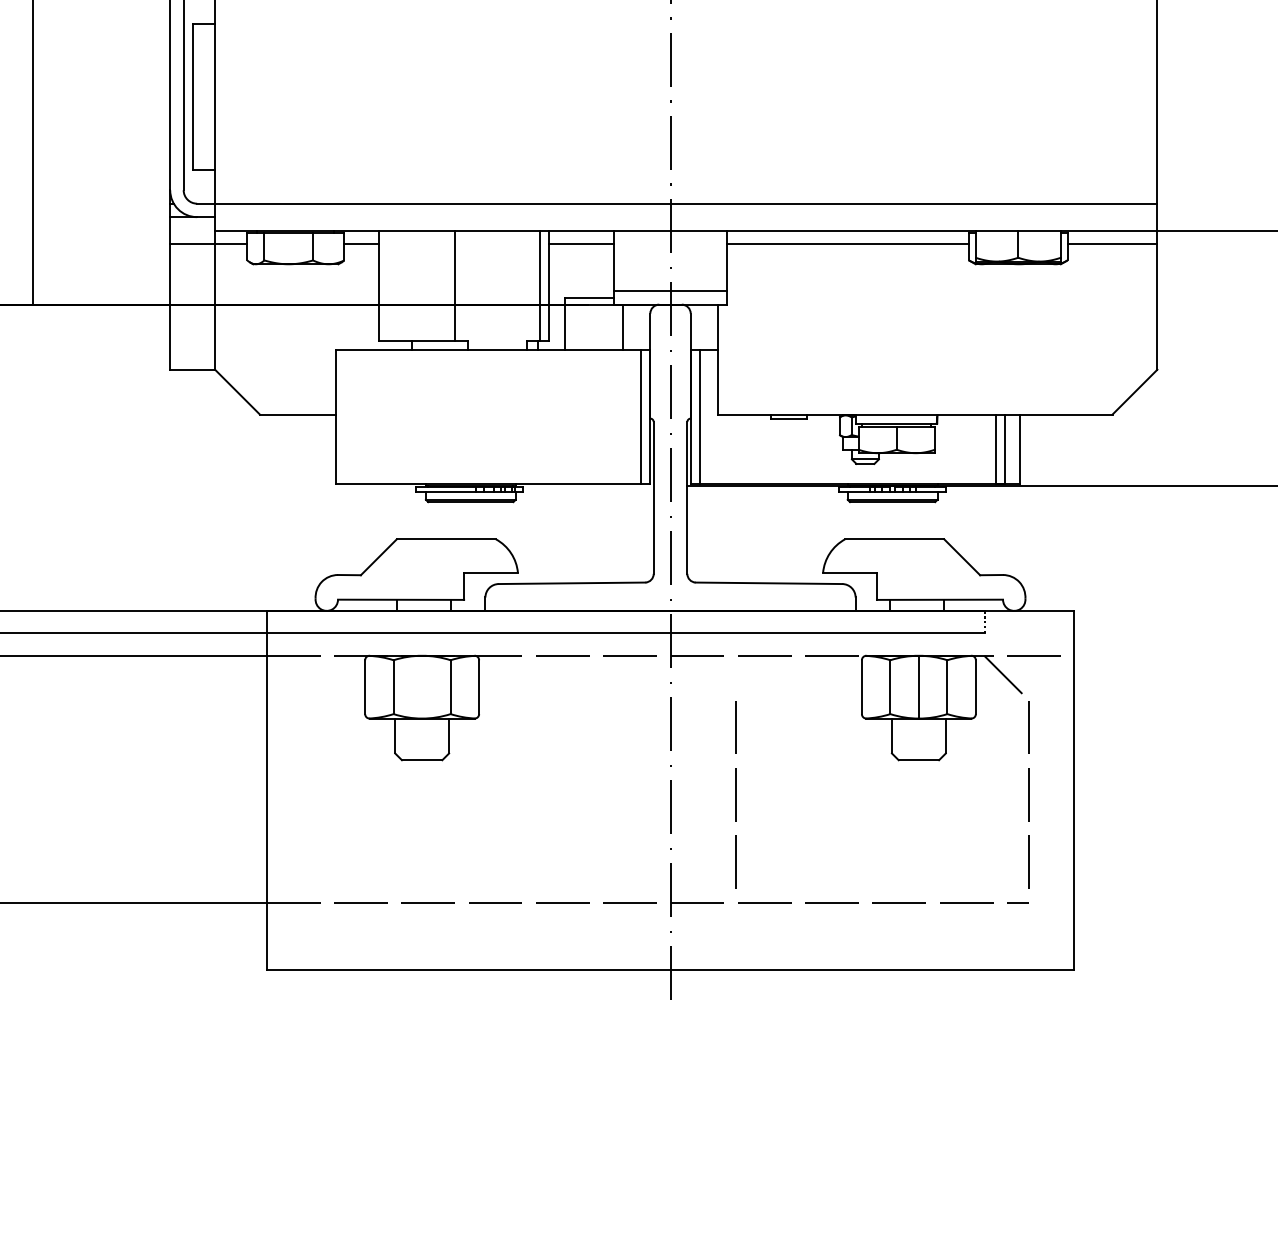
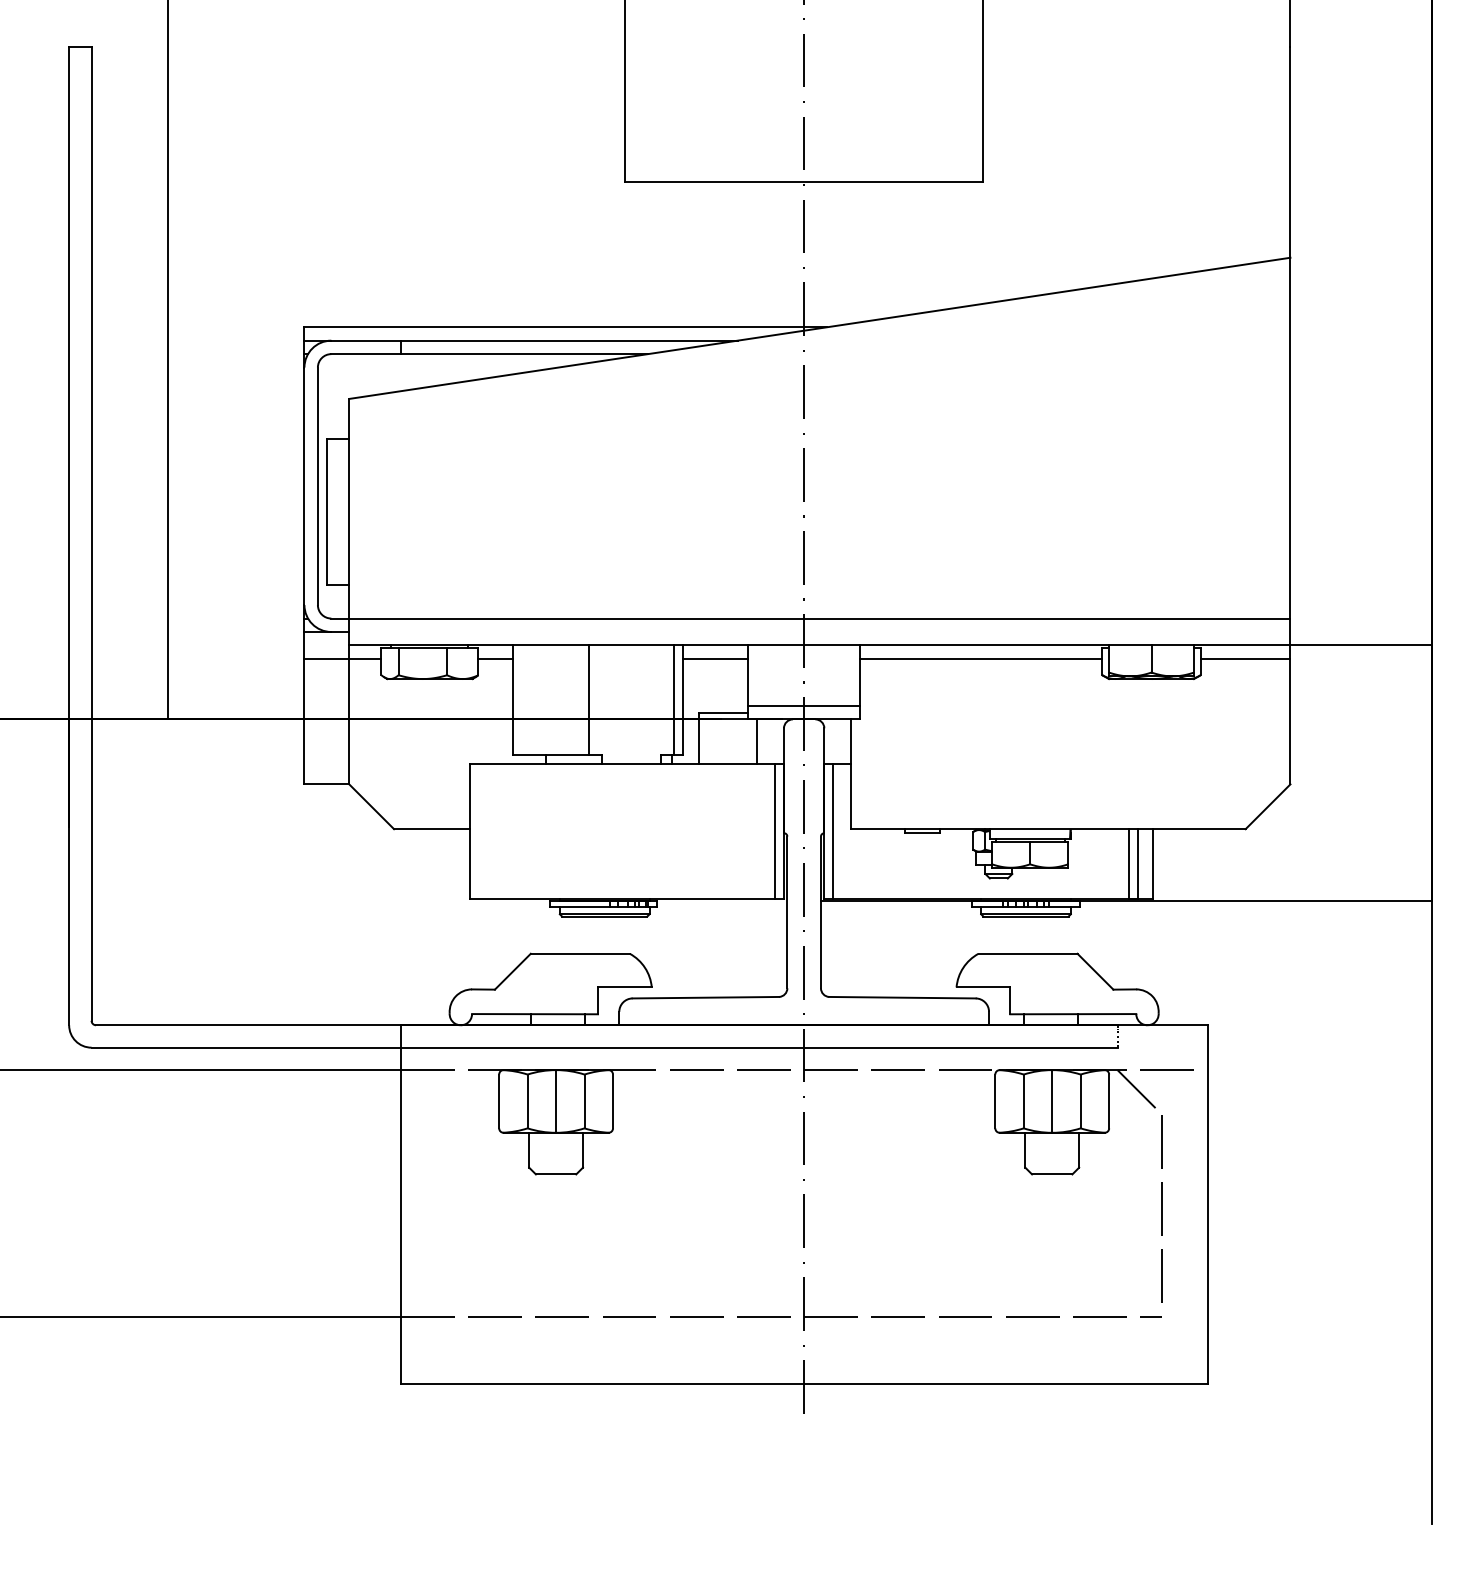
line: (422, 687) -> (556, 1101), added
line: (734, 794) -> (868, 1208), removed

